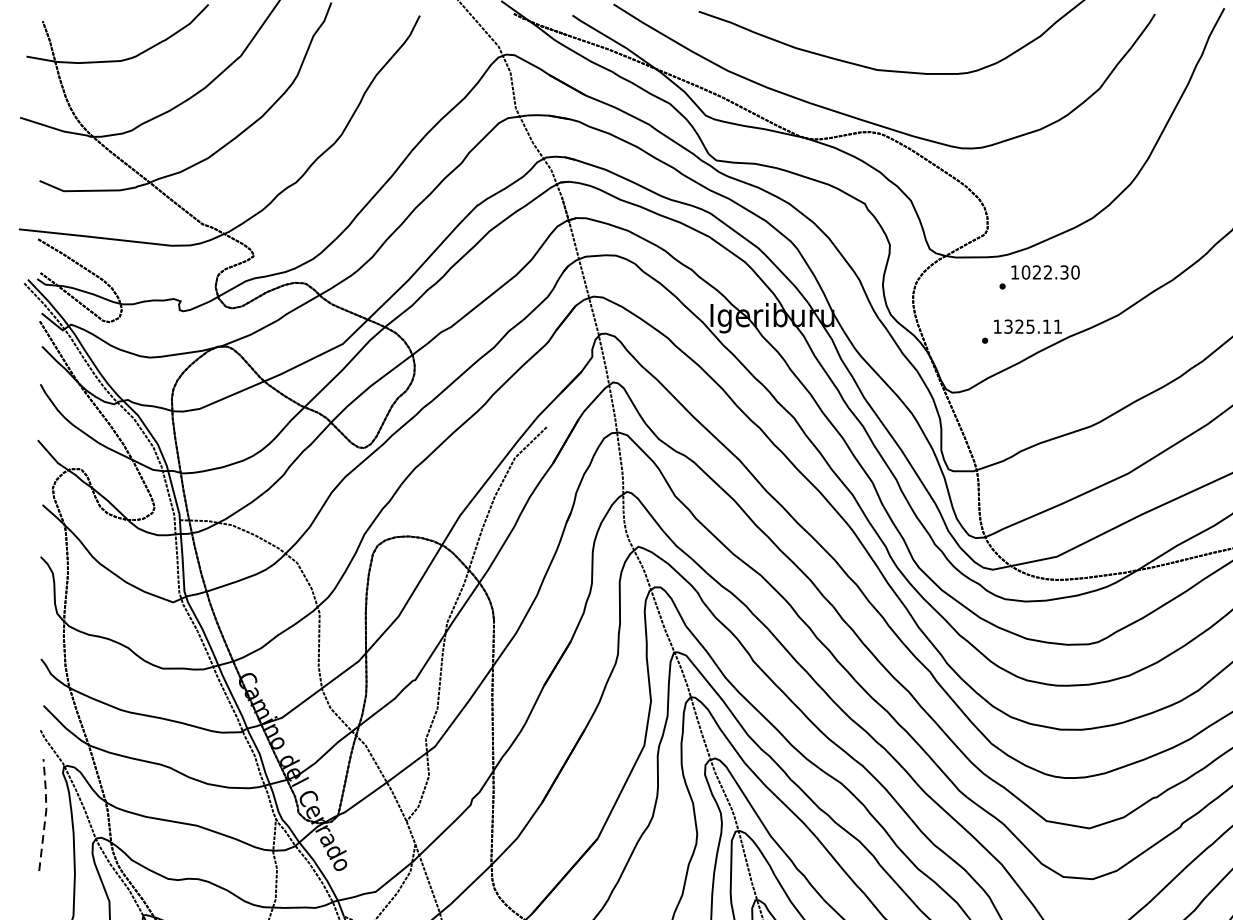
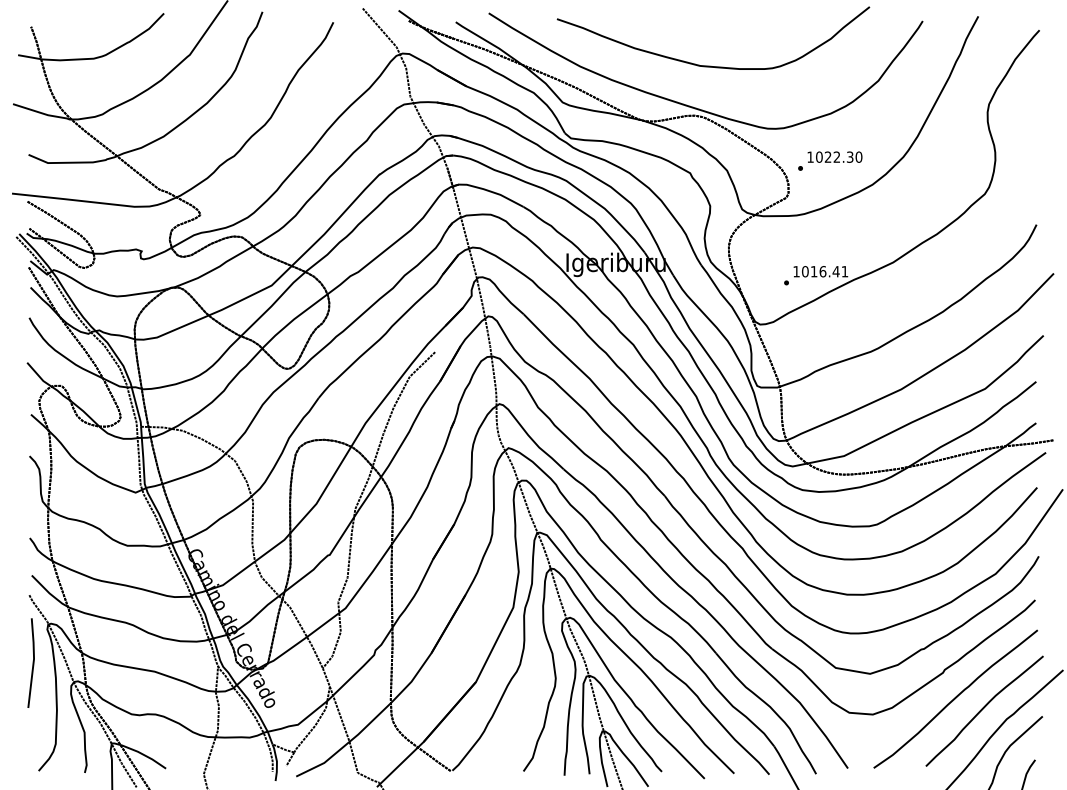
text: (1039, 276) -> (830, 160), moved
text: (1027, 326) -> (820, 271), 1325.11 -> 1016.41
line: (45, 813) -> (33, 661), dashed -> solid

